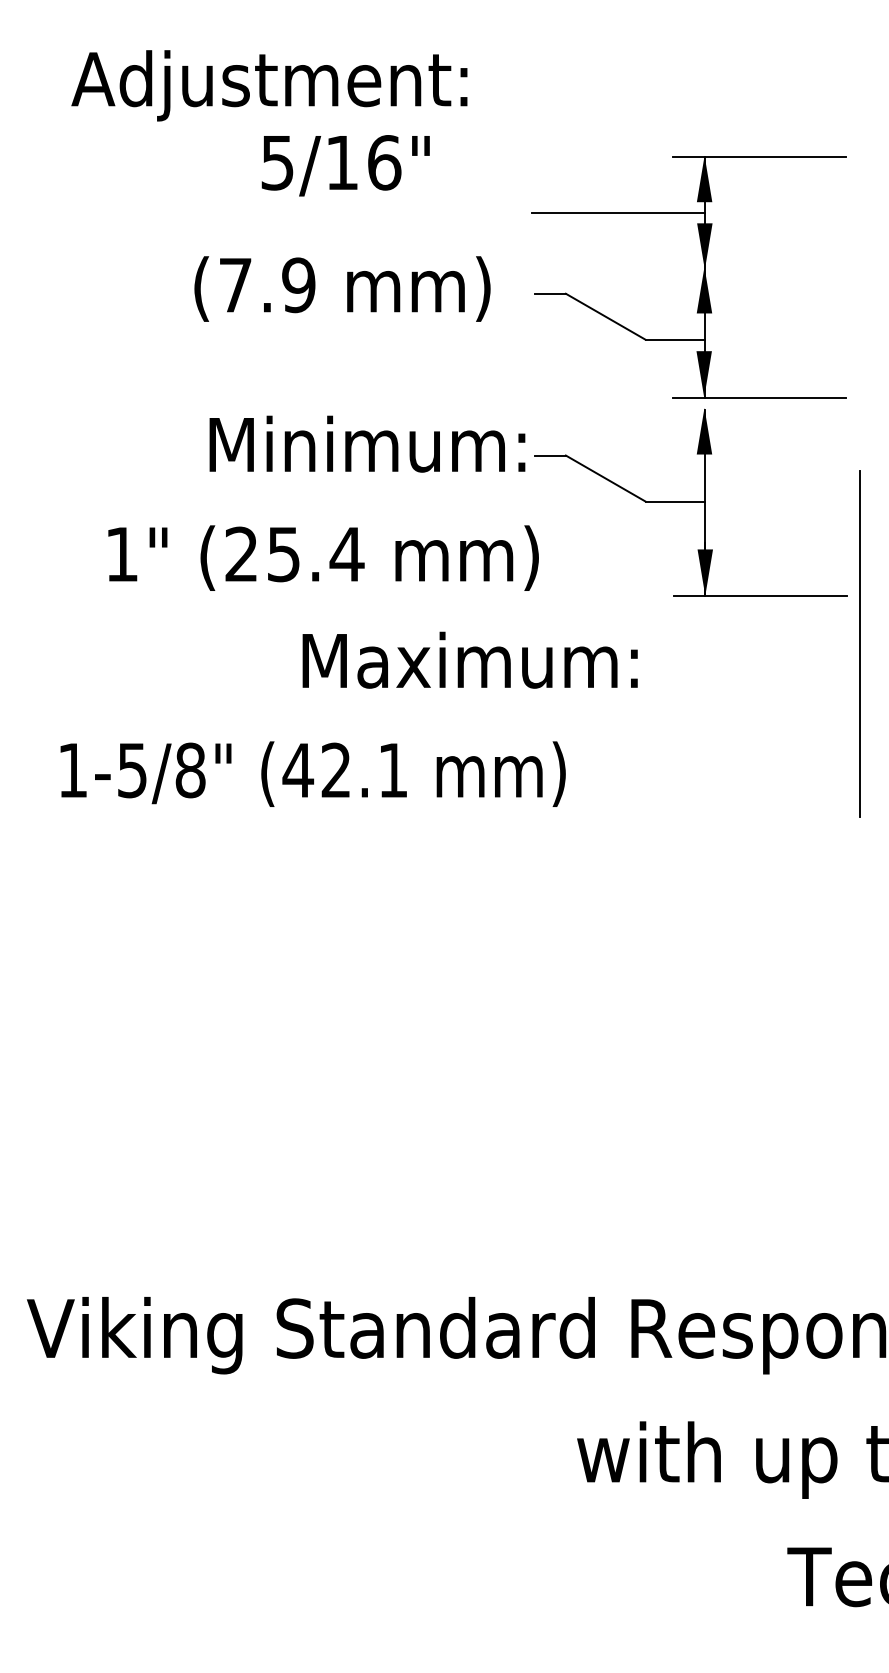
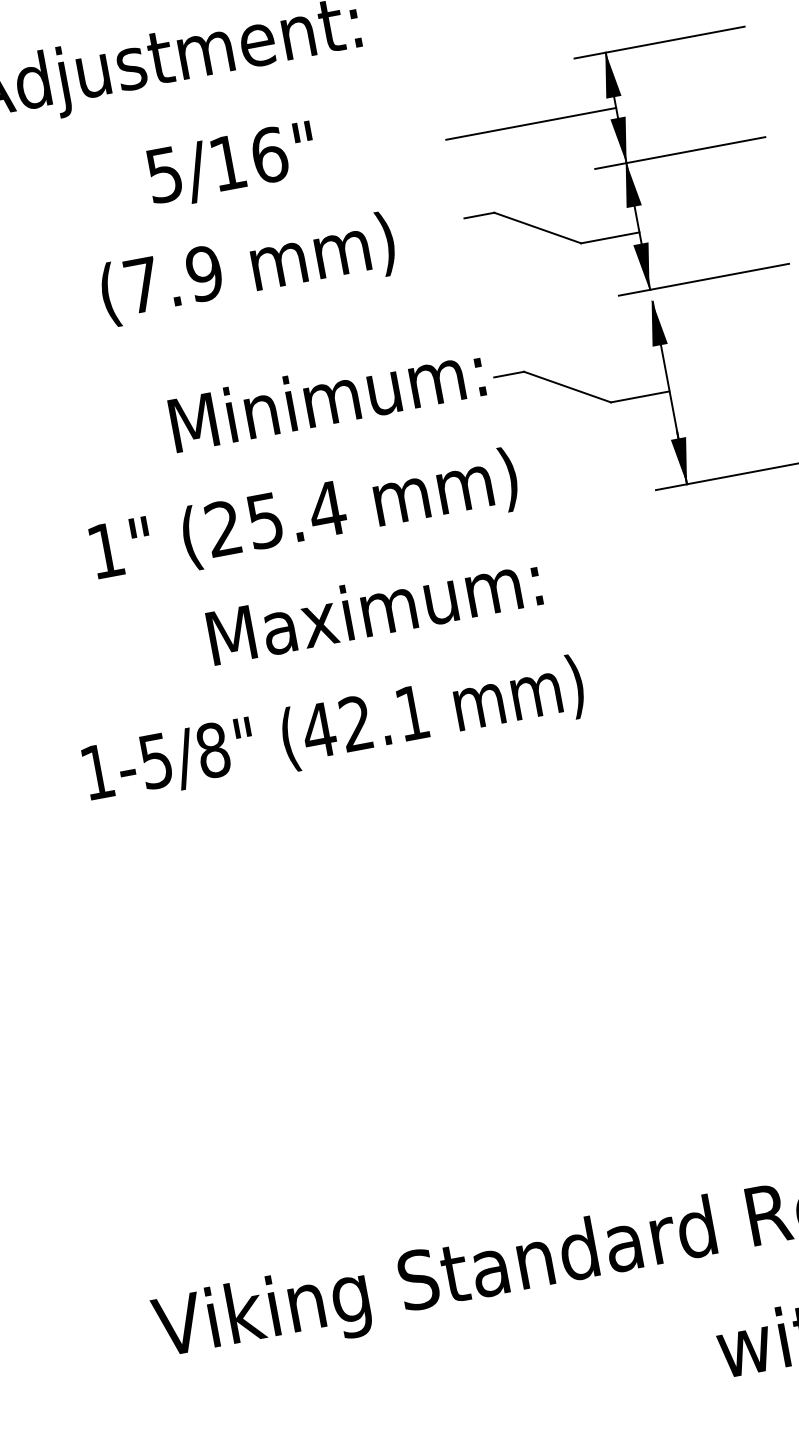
text: (345, 165) -> (231, 165), moved
line: (759, 269) -> (680, 153), added
text: (342, 288) -> (248, 268), moved
text: (469, 659) -> (373, 607), moved

